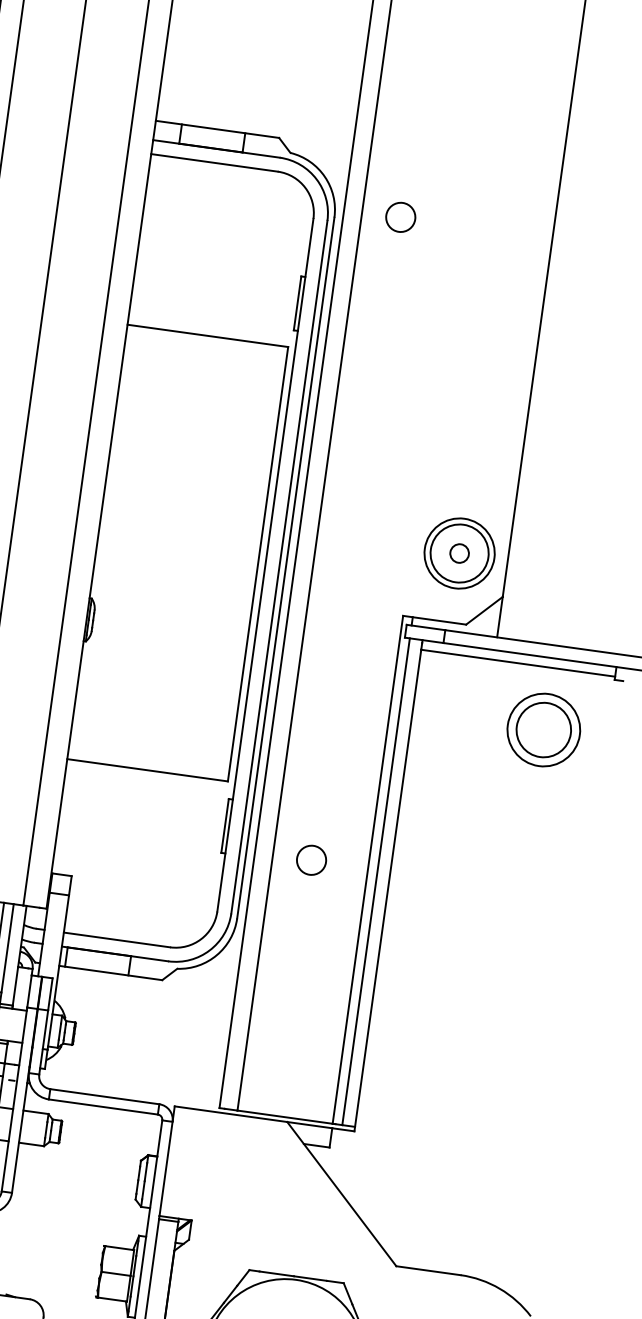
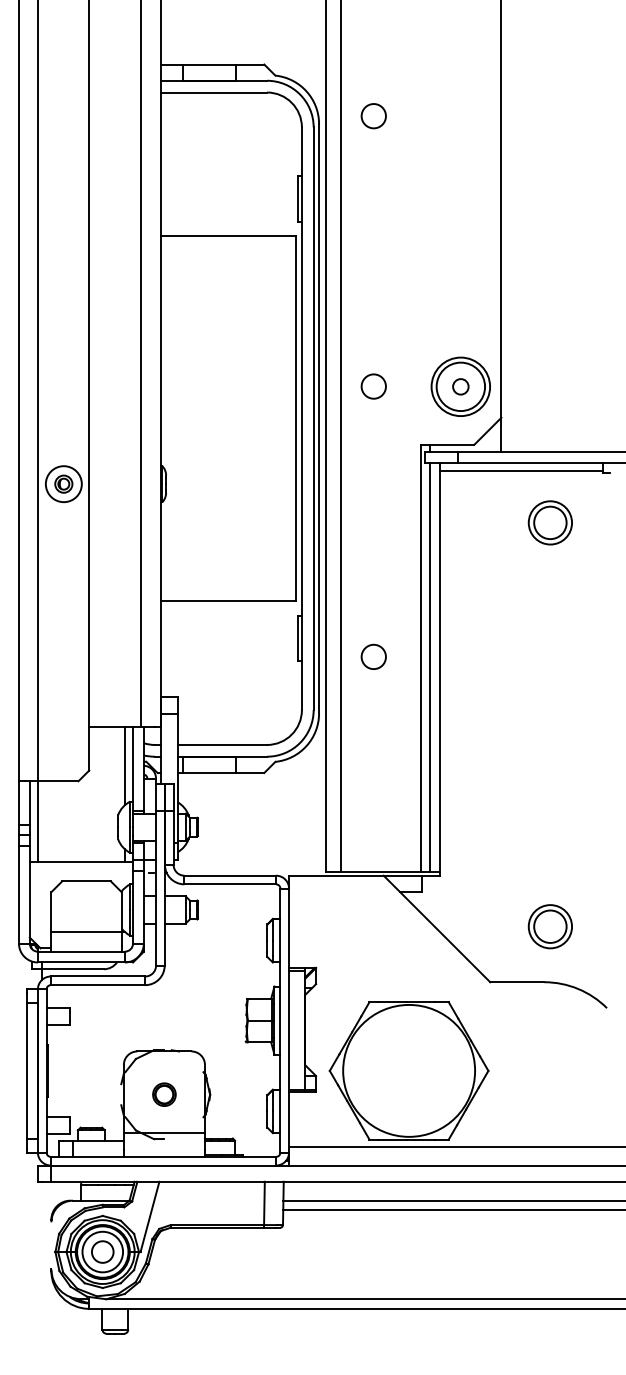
circle: (355, 538) -> (373, 386), added
part: (542, 729) -> (549, 522), size x0.71
part: (475, 1209) -> (549, 926), added

